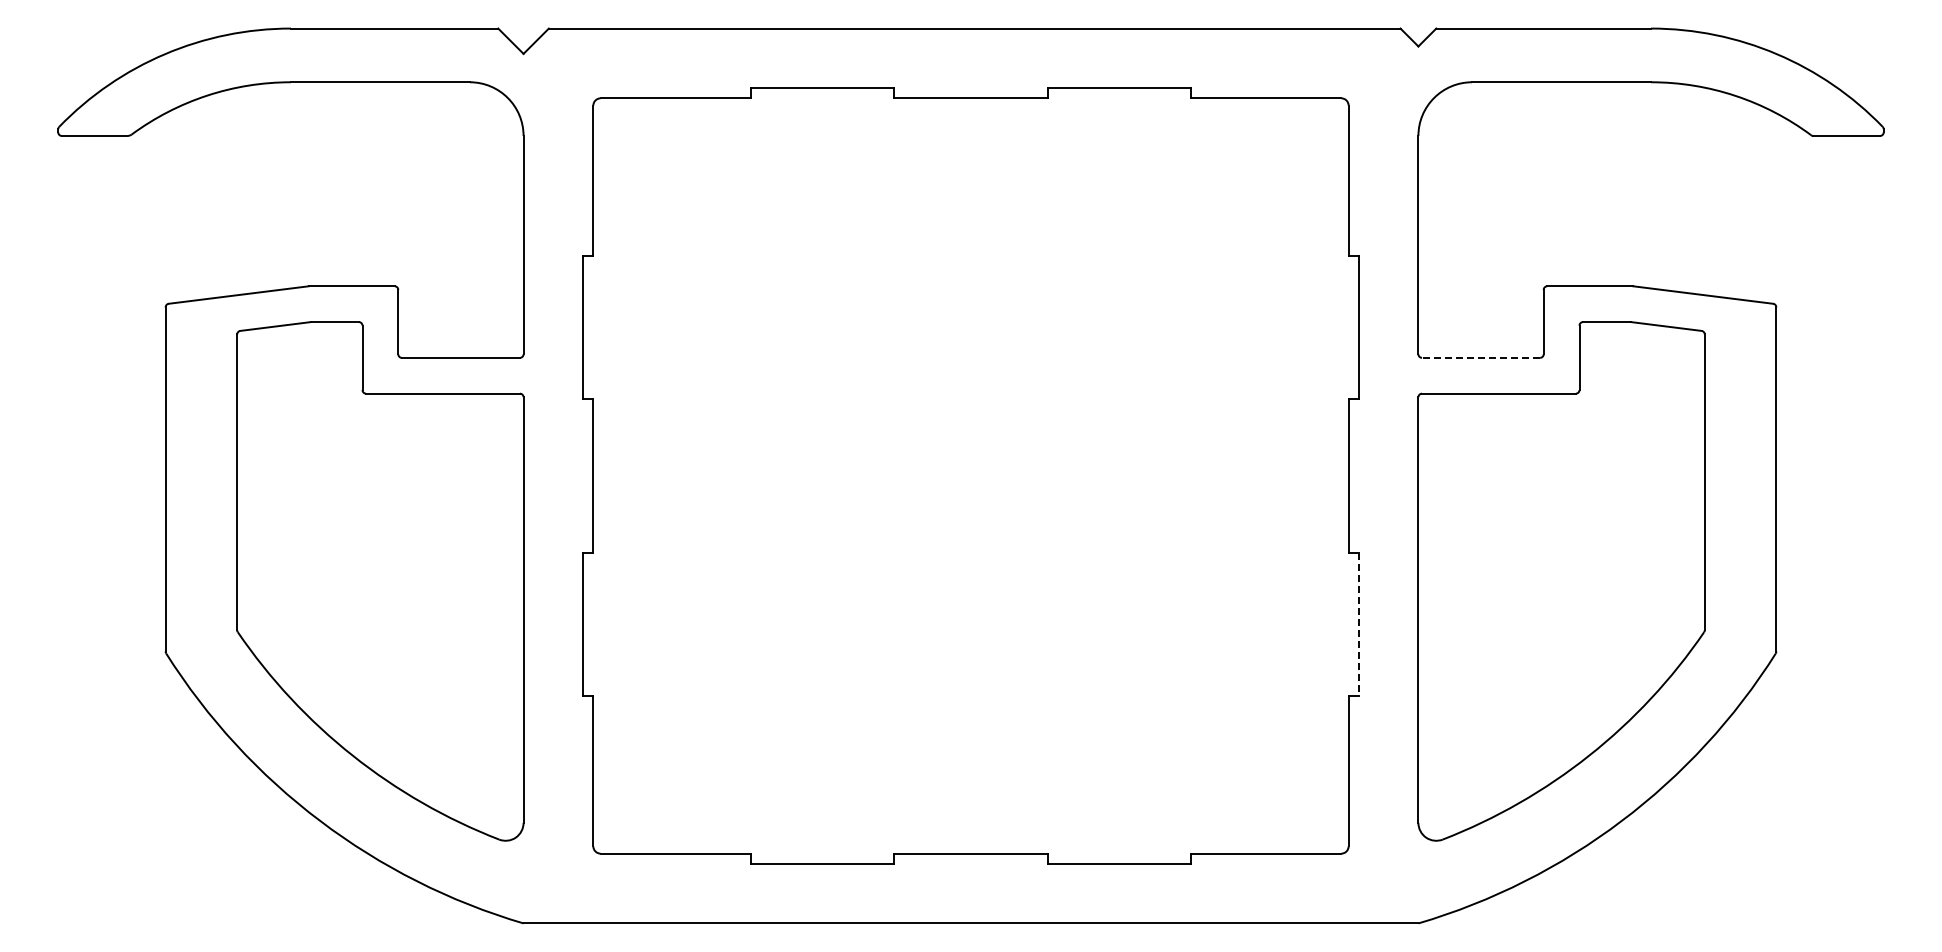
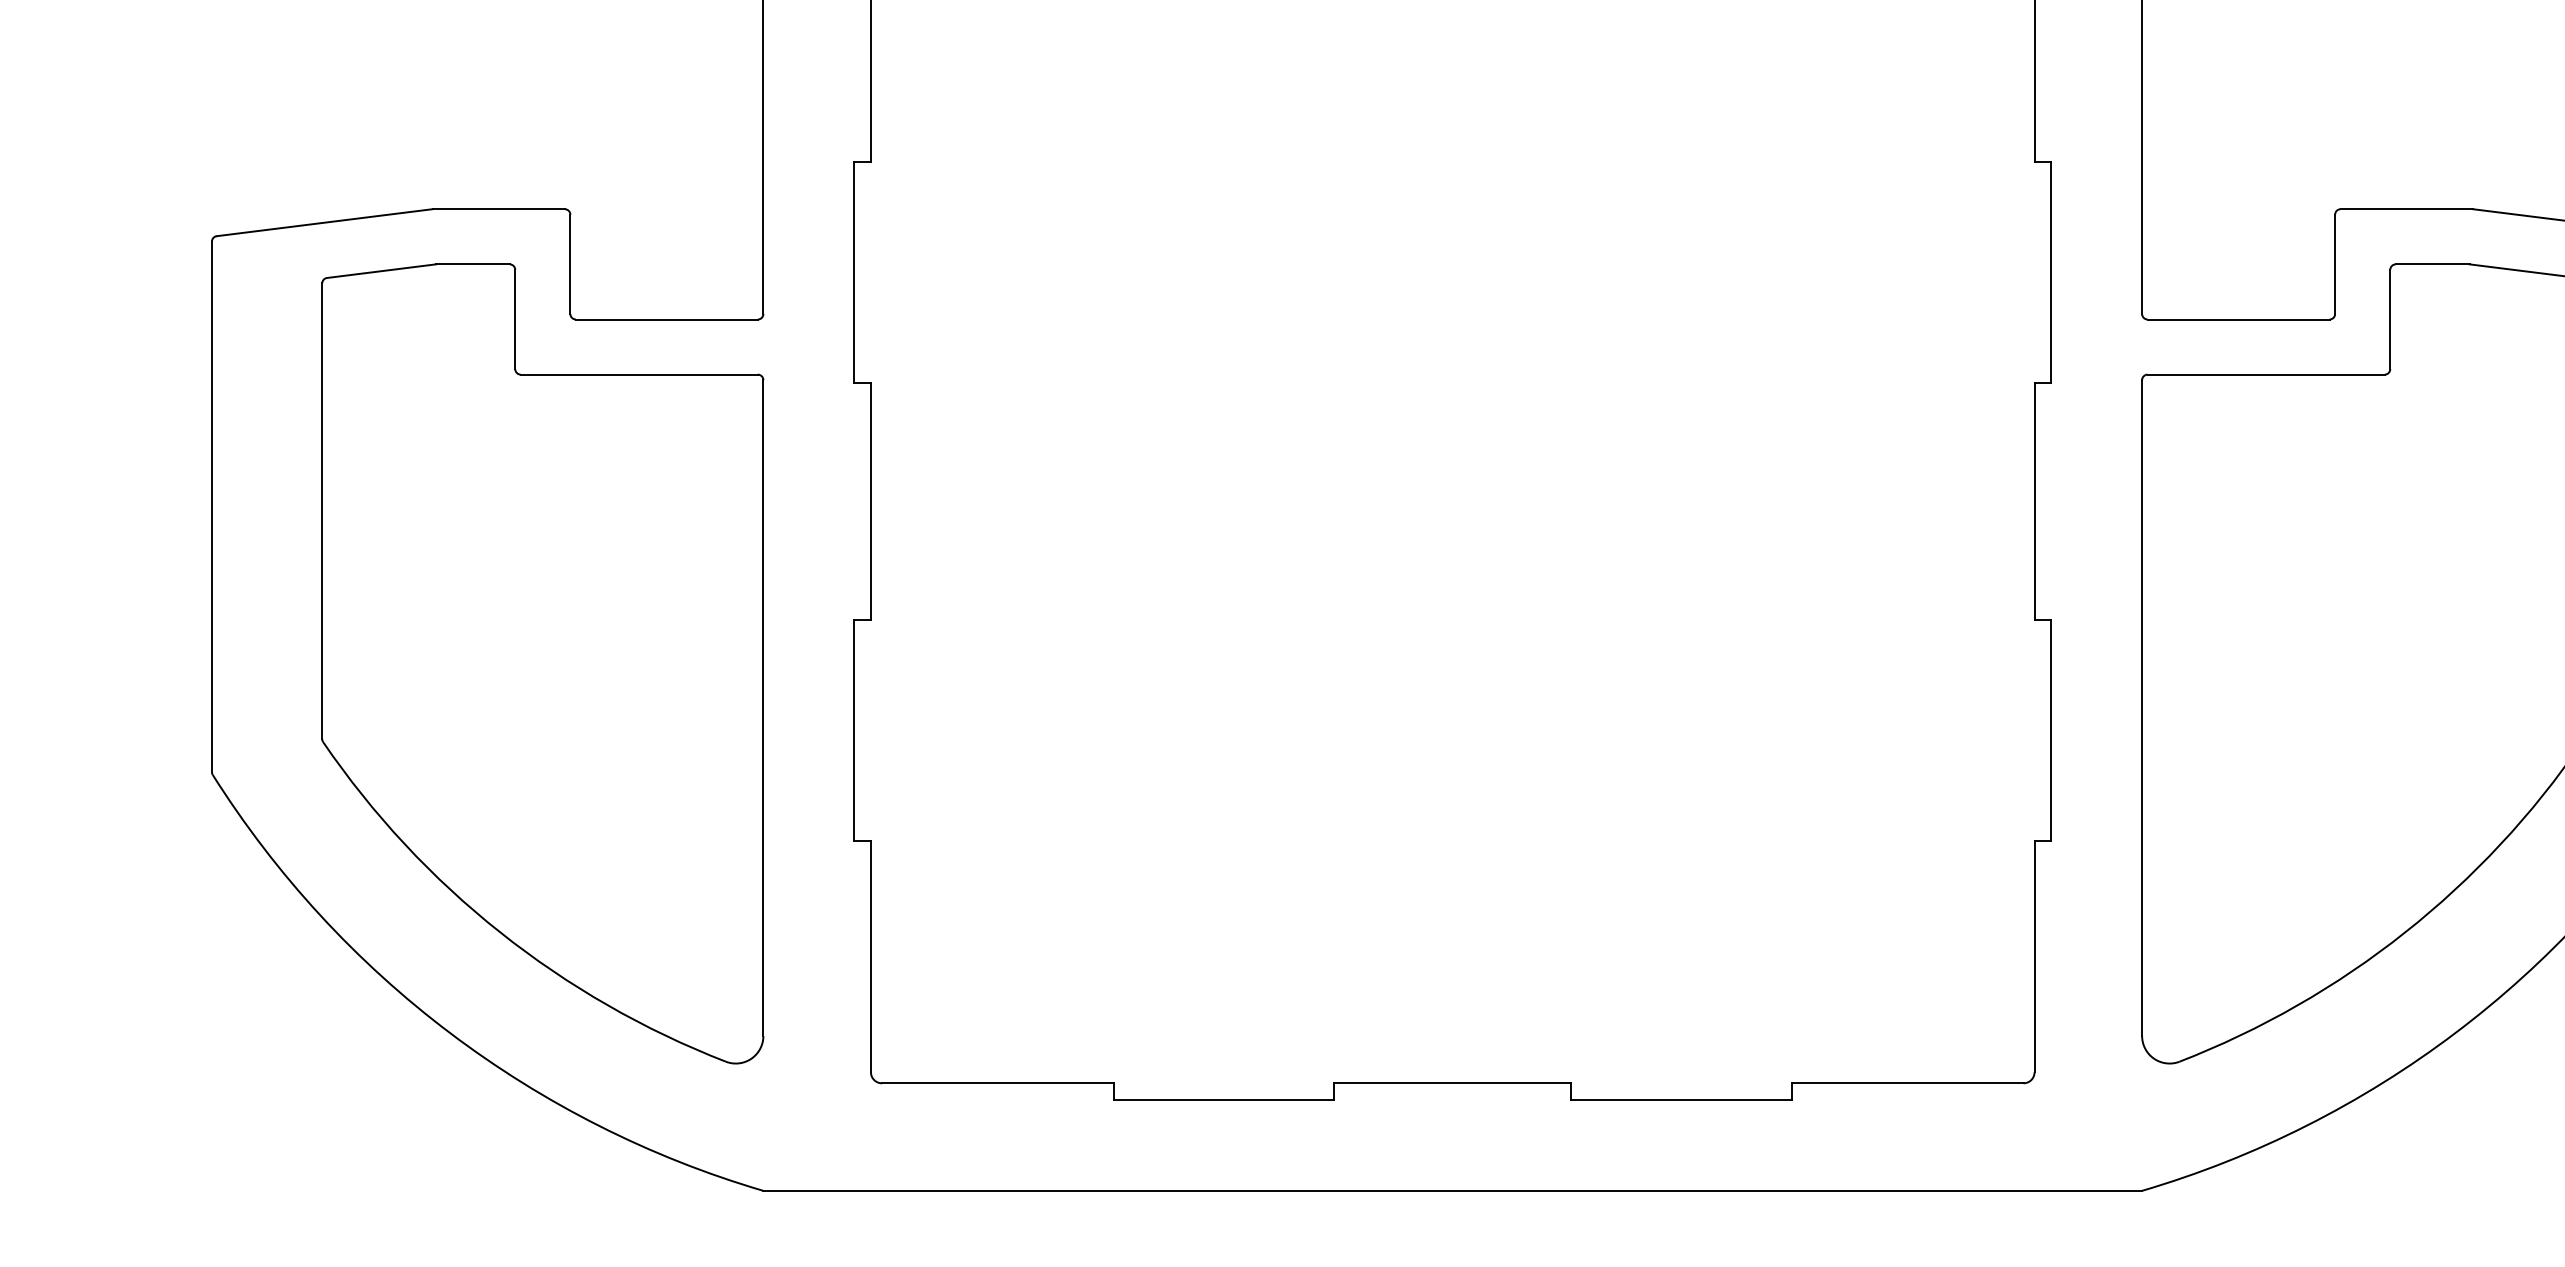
line: (1480, 357) -> (2237, 318), dashed -> solid
line: (1359, 624) -> (2051, 730), dashed -> solid

